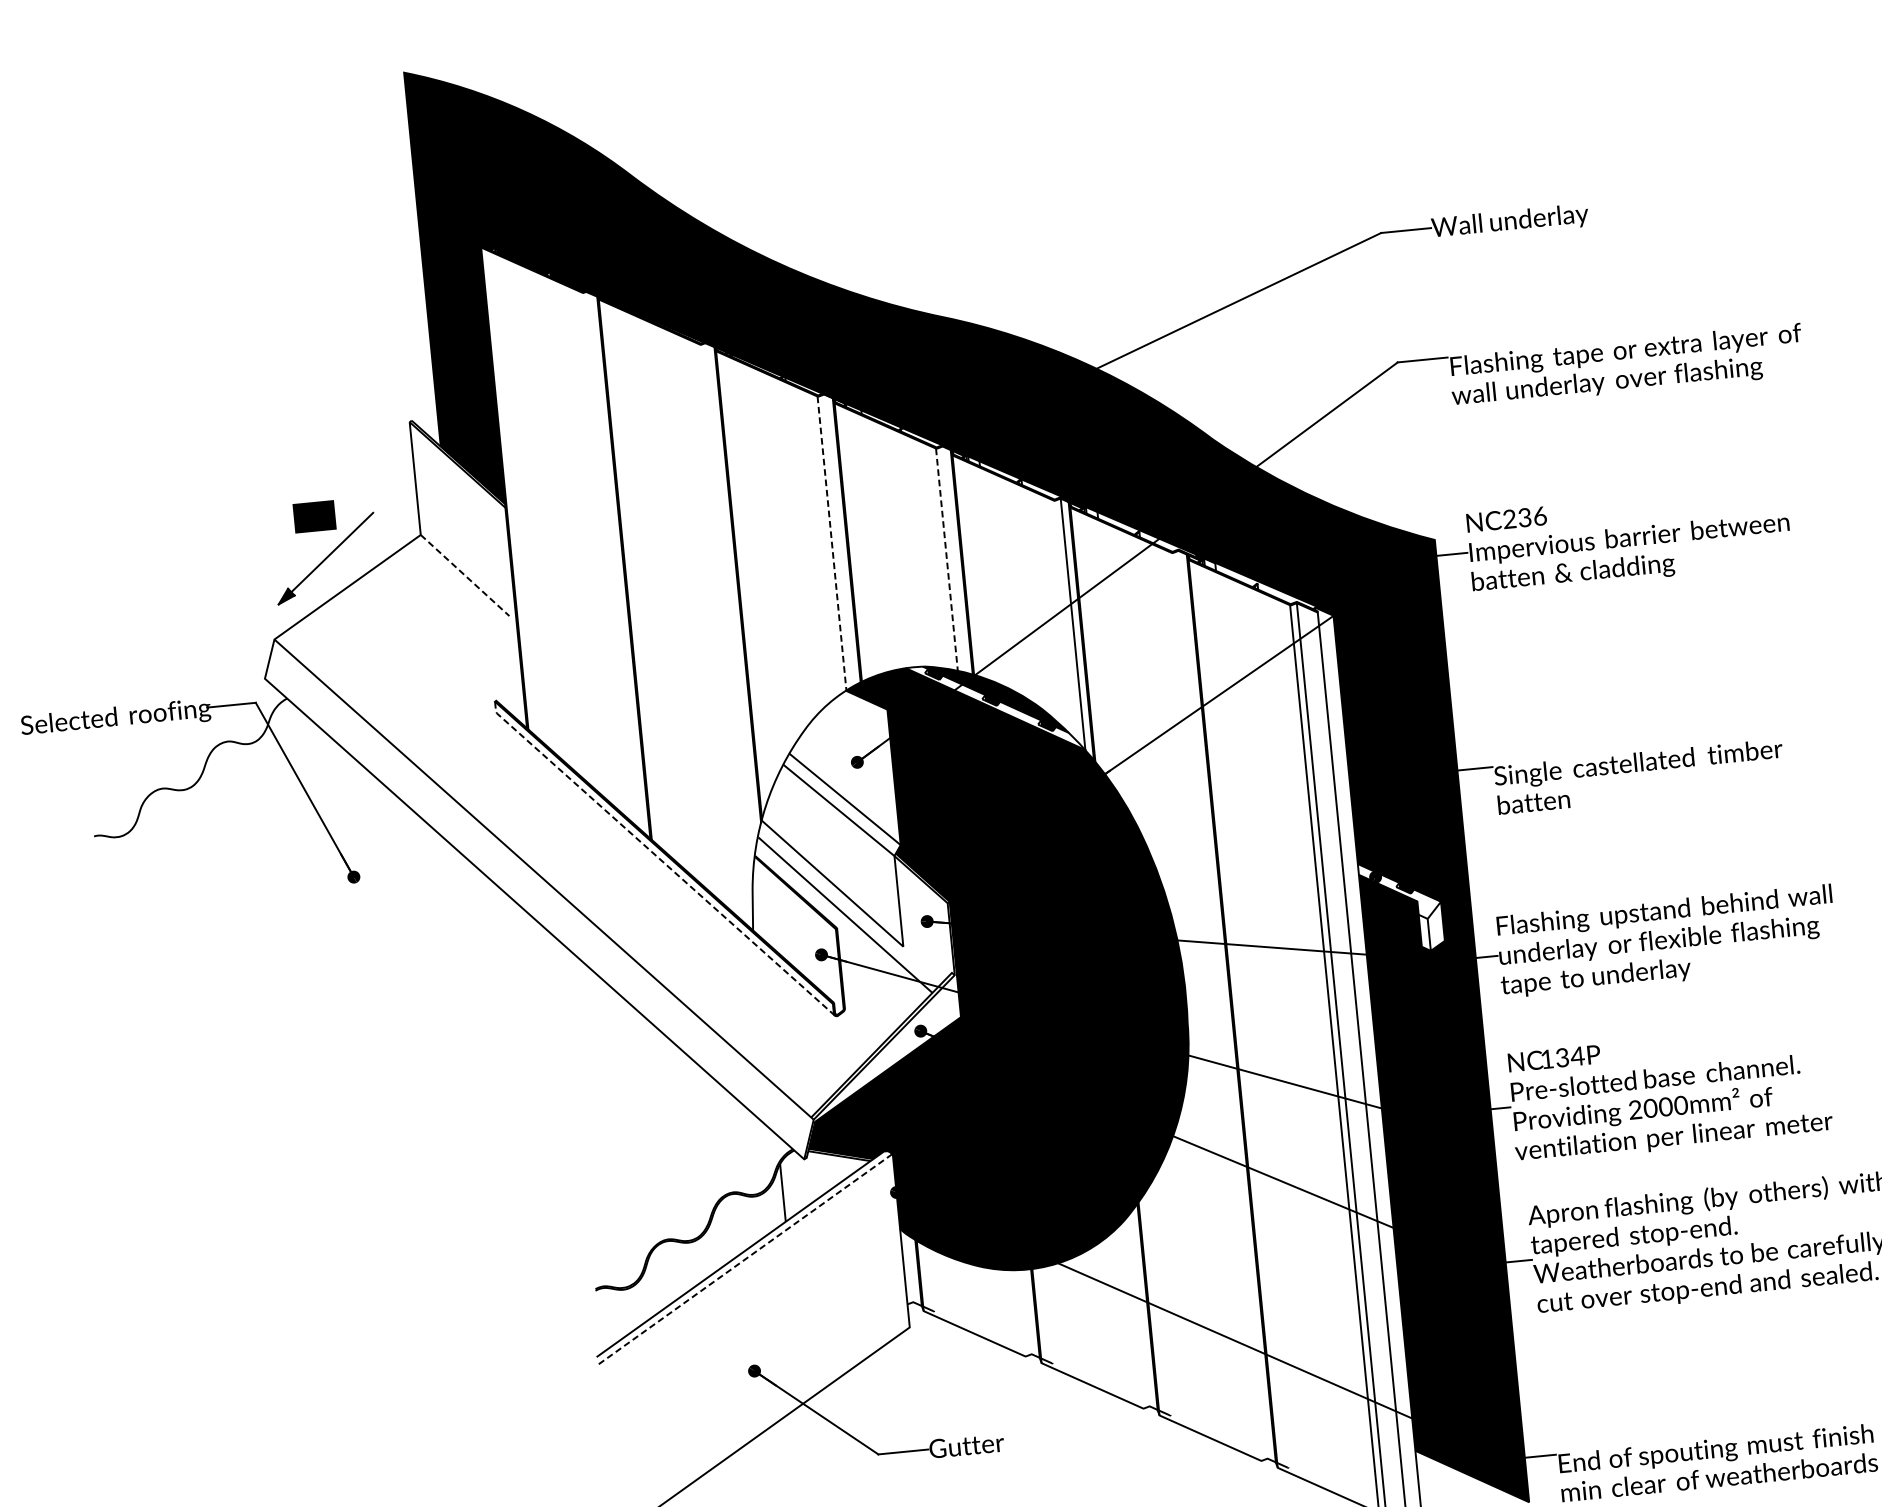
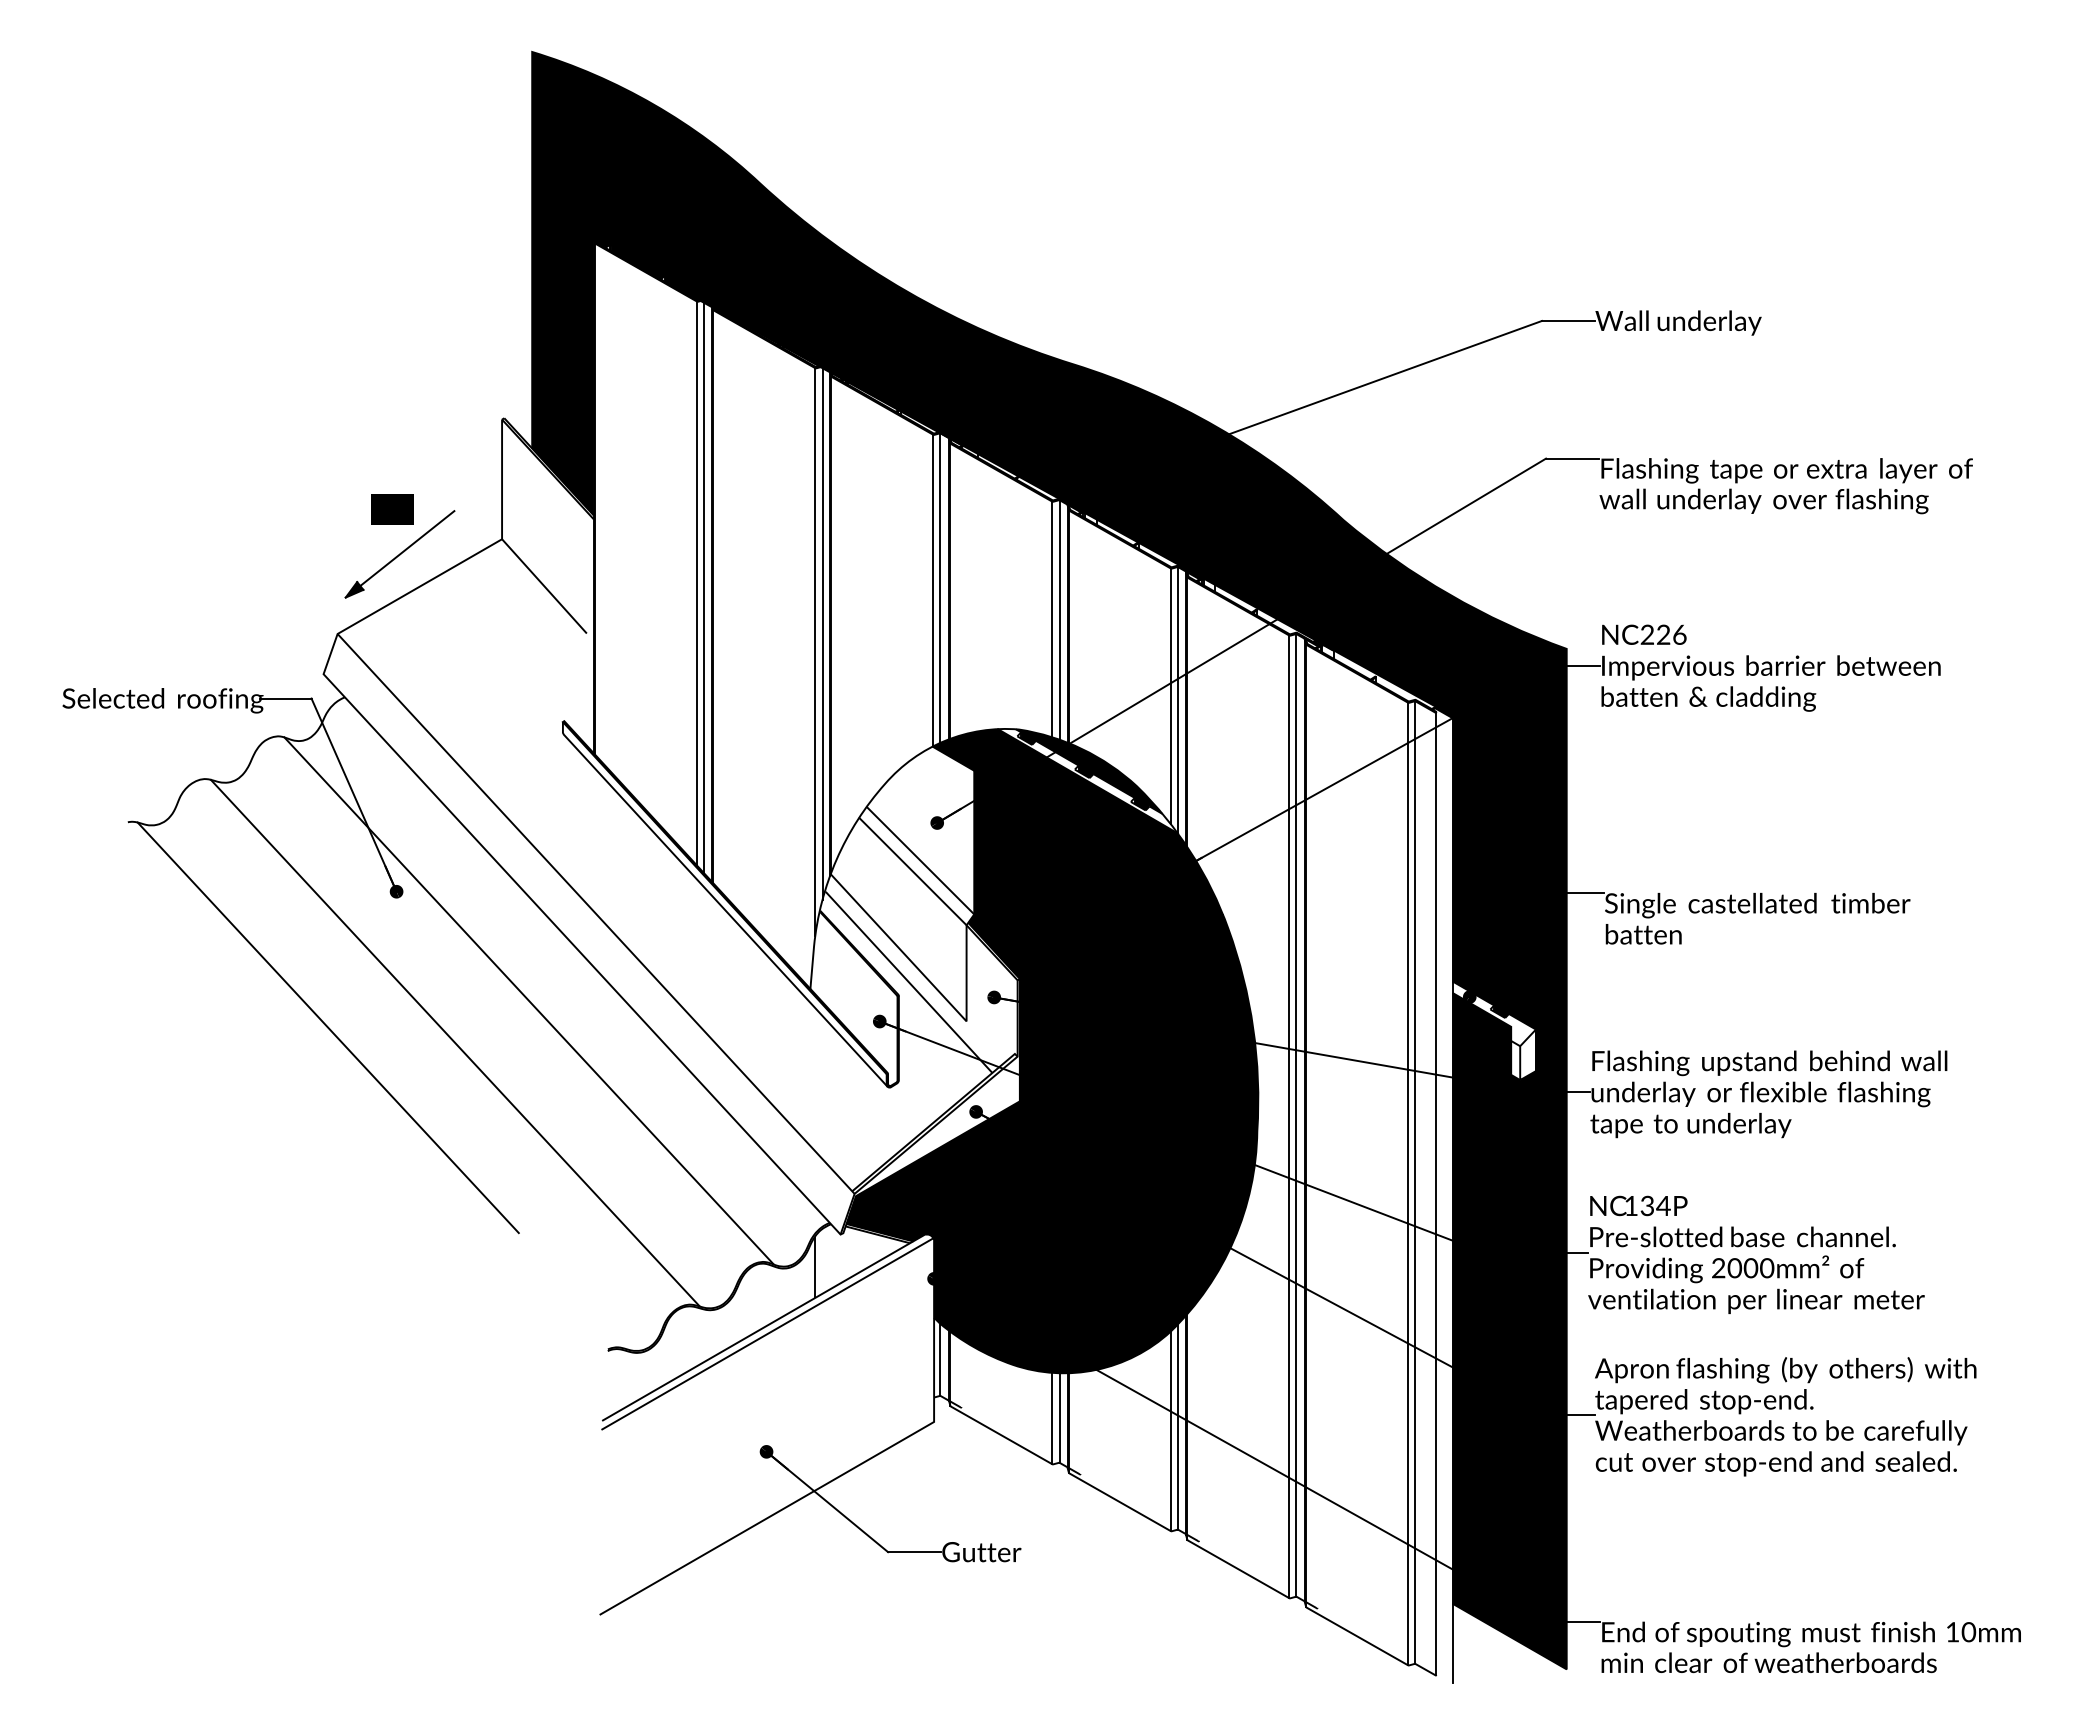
text: (1524, 519) -> (1663, 636), NC236 -> NC226
line: (838, 539) -> (940, 587), added
line: (832, 543) -> (933, 590), dashed -> solid
line: (609, 558) -> (697, 583), added
line: (947, 559) -> (1052, 619), dashed -> solid
line: (953, 559) -> (1059, 619), added
line: (616, 560) -> (704, 586), added
line: (465, 575) -> (544, 586), dashed -> solid
line: (731, 593) -> (822, 632), added
line: (726, 612) -> (815, 652), added
line: (1065, 621) -> (1170, 696), added
line: (660, 859) -> (720, 904), dashed -> solid
line: (488, 967) -> (528, 1000), added
line: (1223, 1004) -> (1296, 1115), added
line: (1216, 1006) -> (1289, 1116), added
line: (301, 1011) -> (327, 1027), added
line: (423, 1013) -> (455, 1042), added
line: (744, 1260) -> (767, 1334), dashed -> solid
line: (910, 1267) -> (940, 1359), added
line: (1140, 1309) -> (1178, 1426), added
line: (1027, 1311) -> (1059, 1417), added
line: (1021, 1313) -> (1052, 1418), added
line: (1133, 1314) -> (1170, 1431), added

